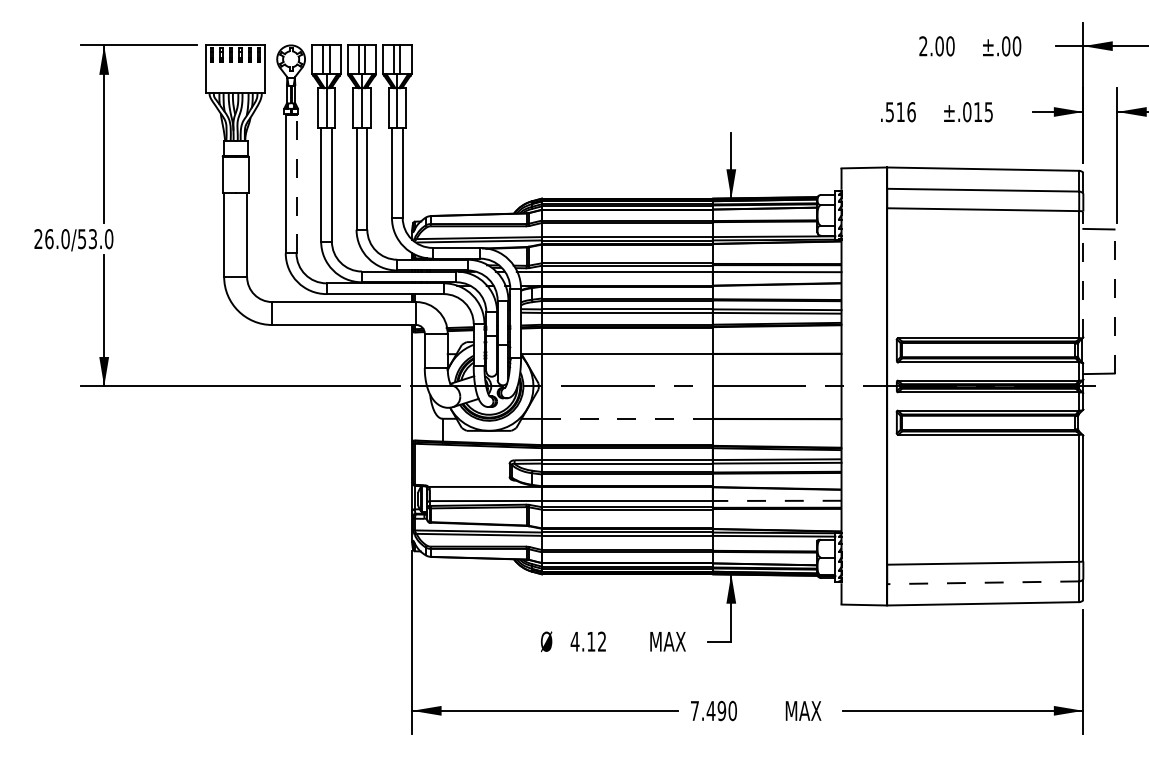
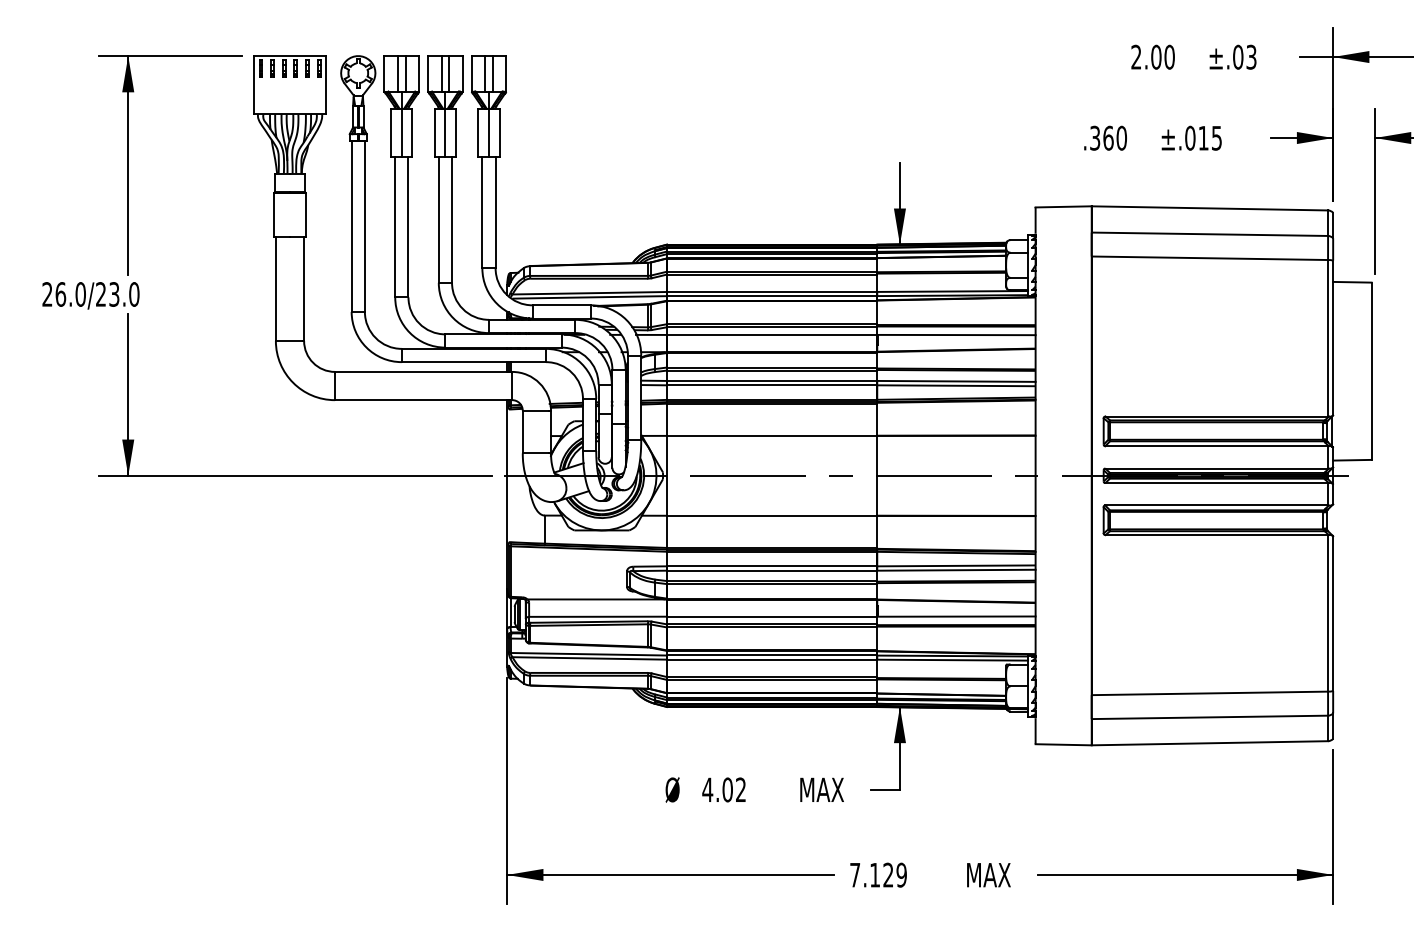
text: (1016, 46) -> (1250, 57), ±.00 -> ±.03
text: (900, 112) -> (1108, 138), .516 -> .360
line: (296, 183) -> (364, 226), dashed -> solid
text: (81, 239) -> (100, 294), 26.0/53.0 -> 26.0/23.0
line: (1083, 274) -> (1333, 338), dashed -> solid
line: (1114, 301) -> (1371, 371), dashed -> solid
line: (627, 418) -> (772, 515), dashed -> solid
line: (776, 500) -> (955, 616), dashed -> solid
line: (983, 582) -> (1210, 717), dashed -> solid
text: (591, 641) -> (727, 789), 4.12 -> 4.02
text: (721, 711) -> (887, 875), 7.490 -> 7.129

